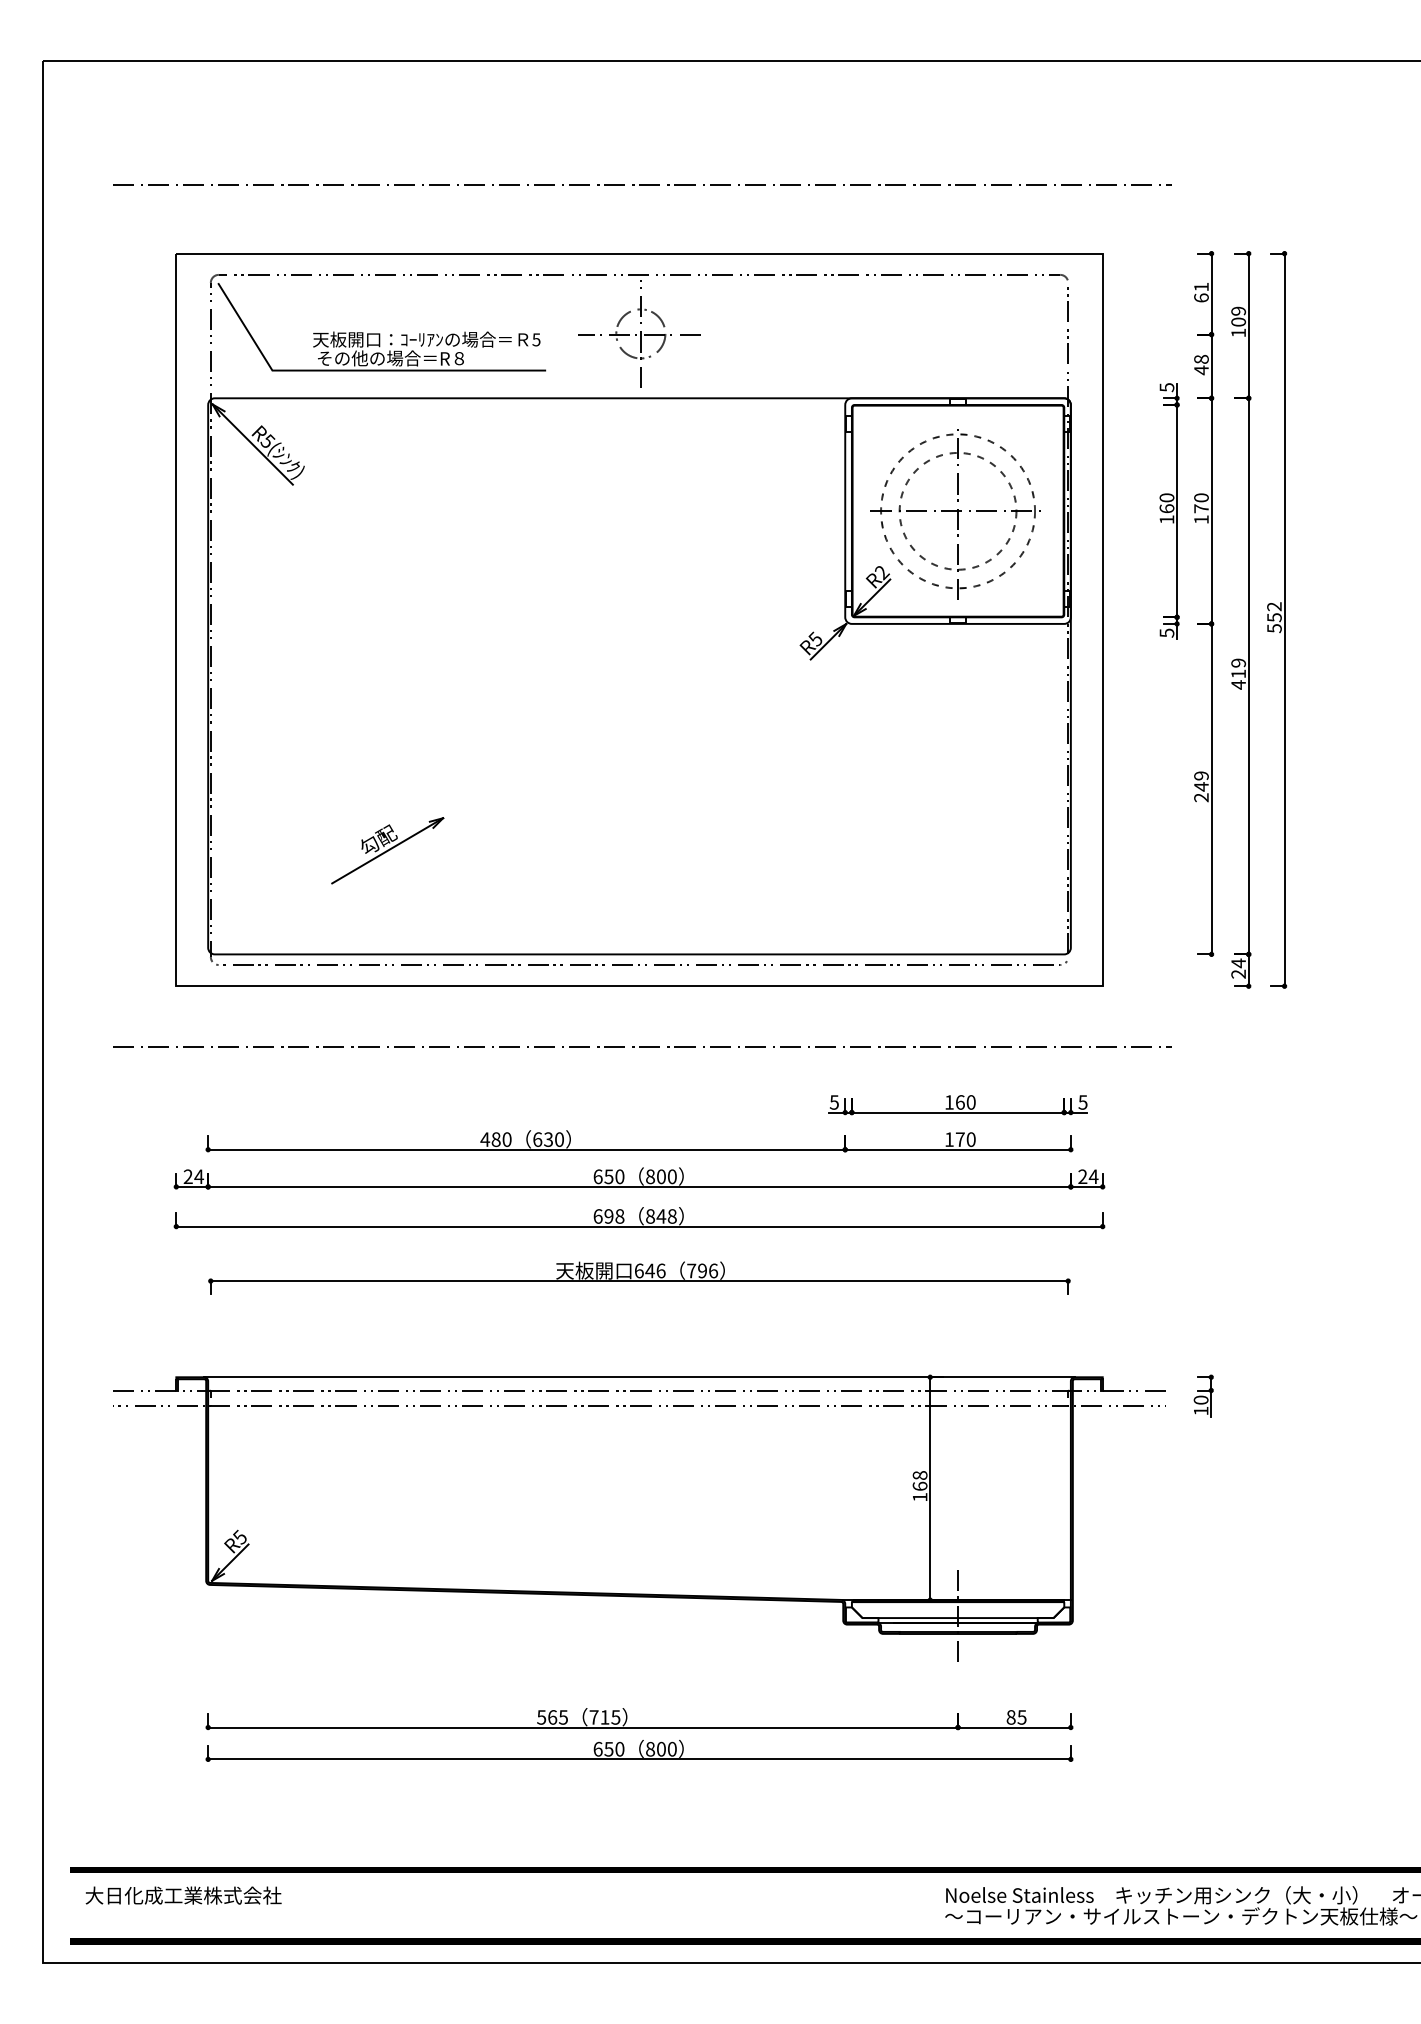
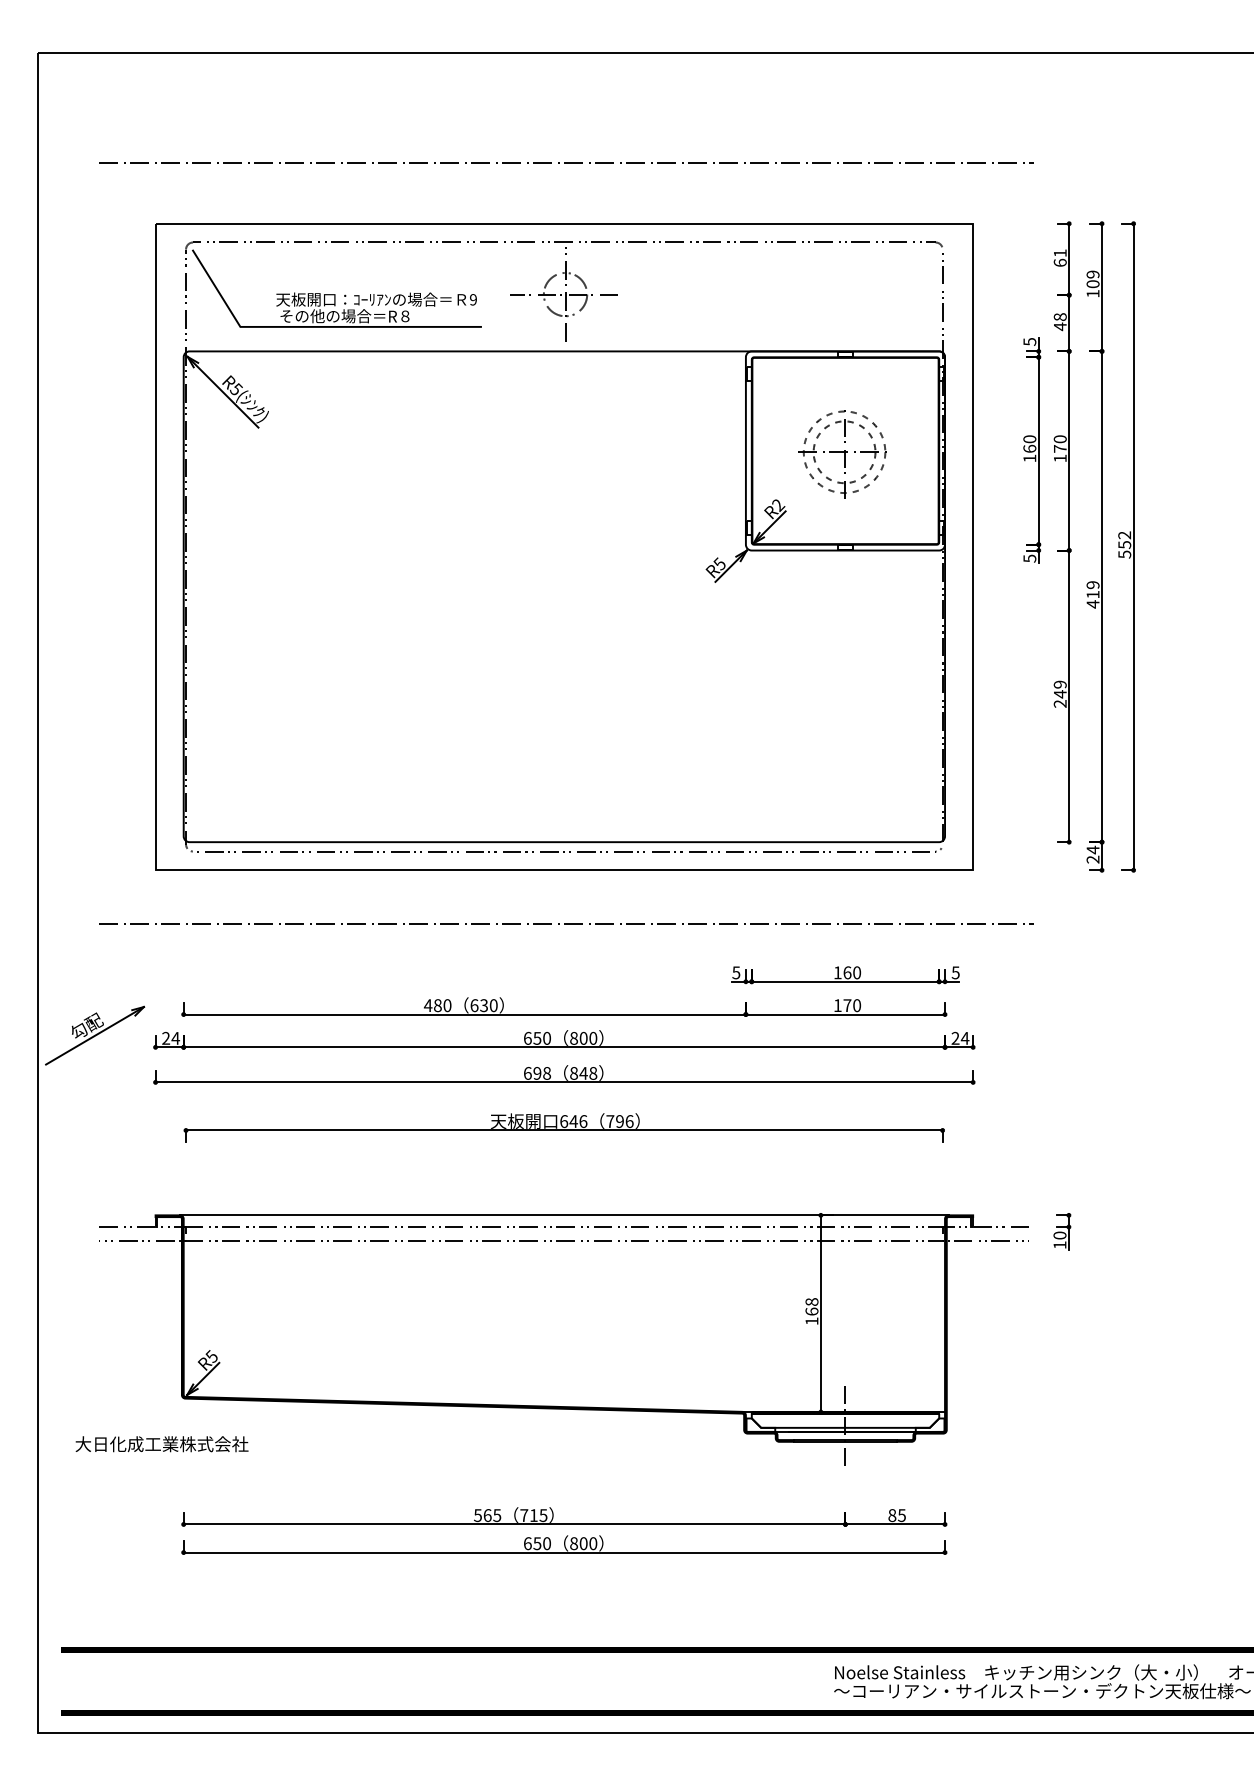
text: (536, 339) -> (473, 299), 5 -> 9
part: (955, 514) -> (843, 453), size x0.6
part: (387, 850) -> (94, 1035), moved
text: (183, 1895) -> (161, 1444), moved

